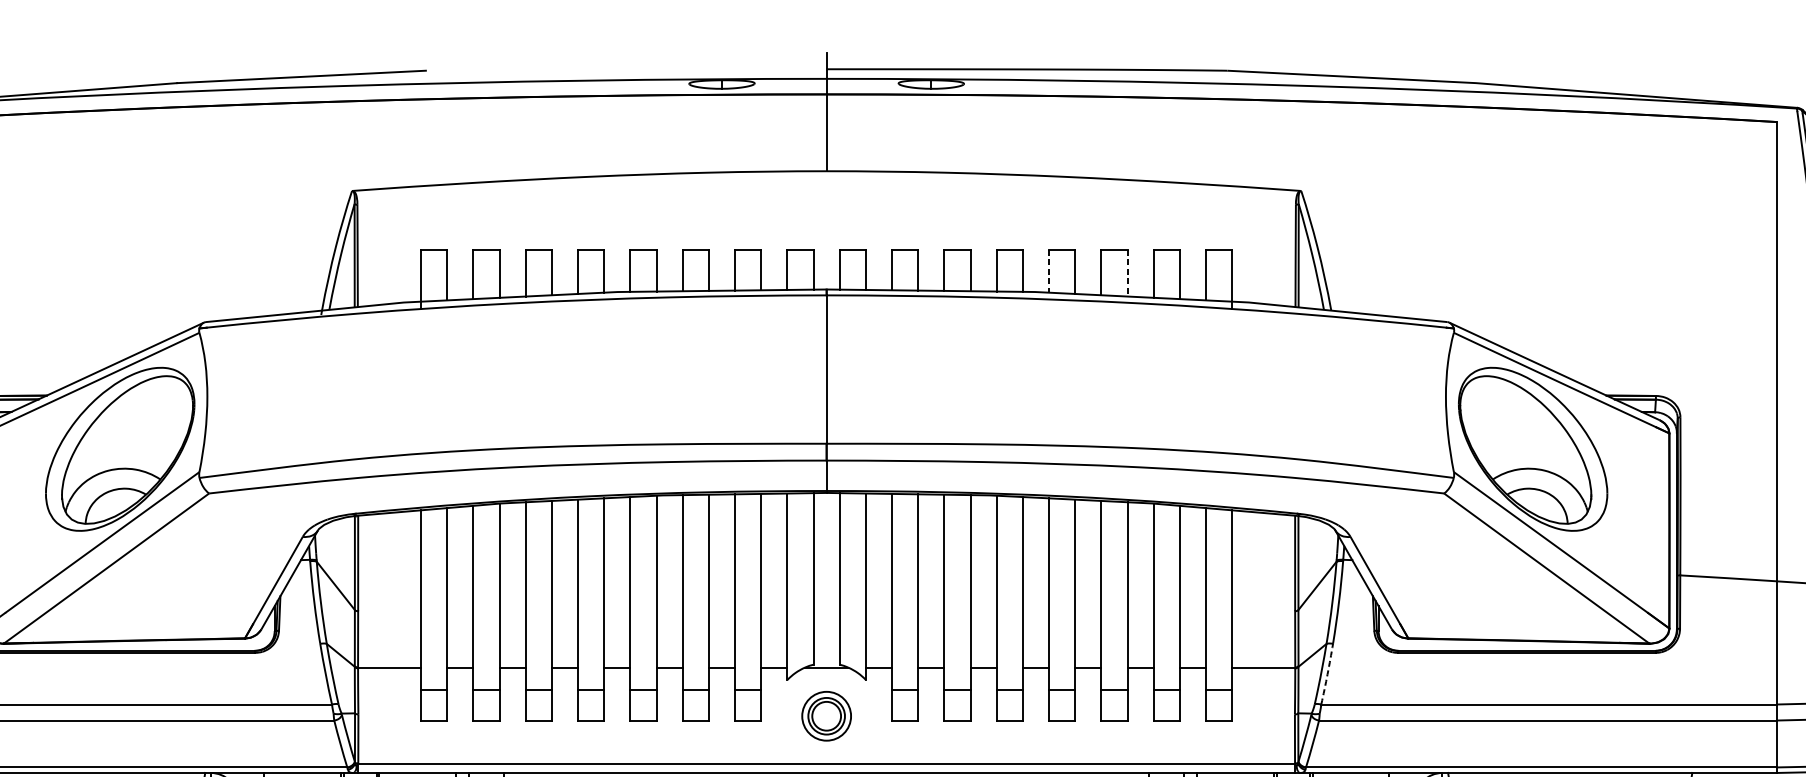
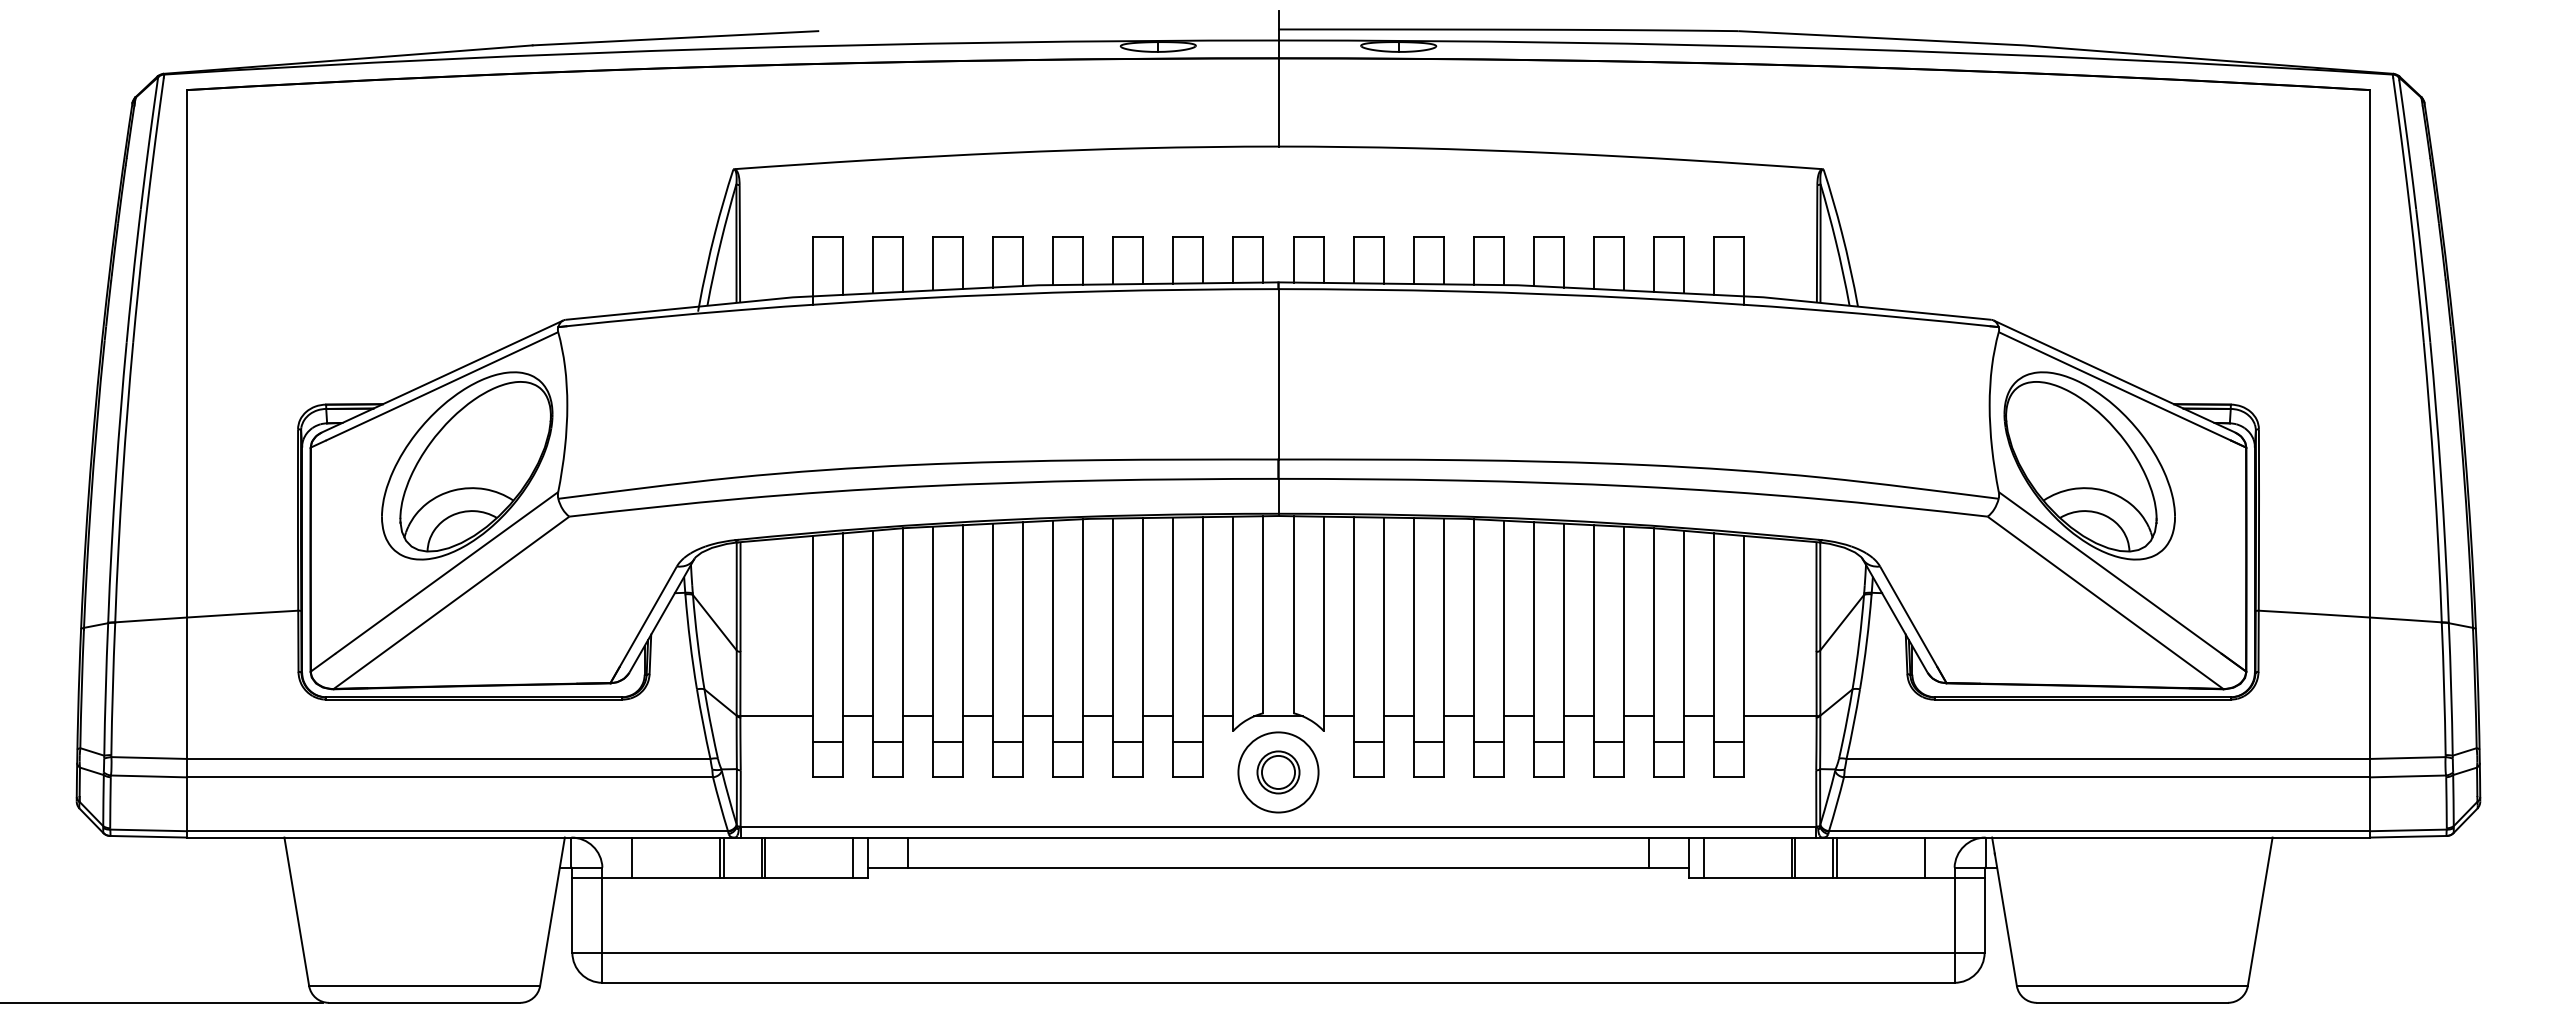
line: (1048, 271) -> (1533, 261), dashed -> solid
line: (1127, 273) -> (1624, 263), dashed -> solid
arc: (1327, 674) -> (1853, 724), dashed -> solid
circle: (826, 716) -> (1278, 772), size x1.43

